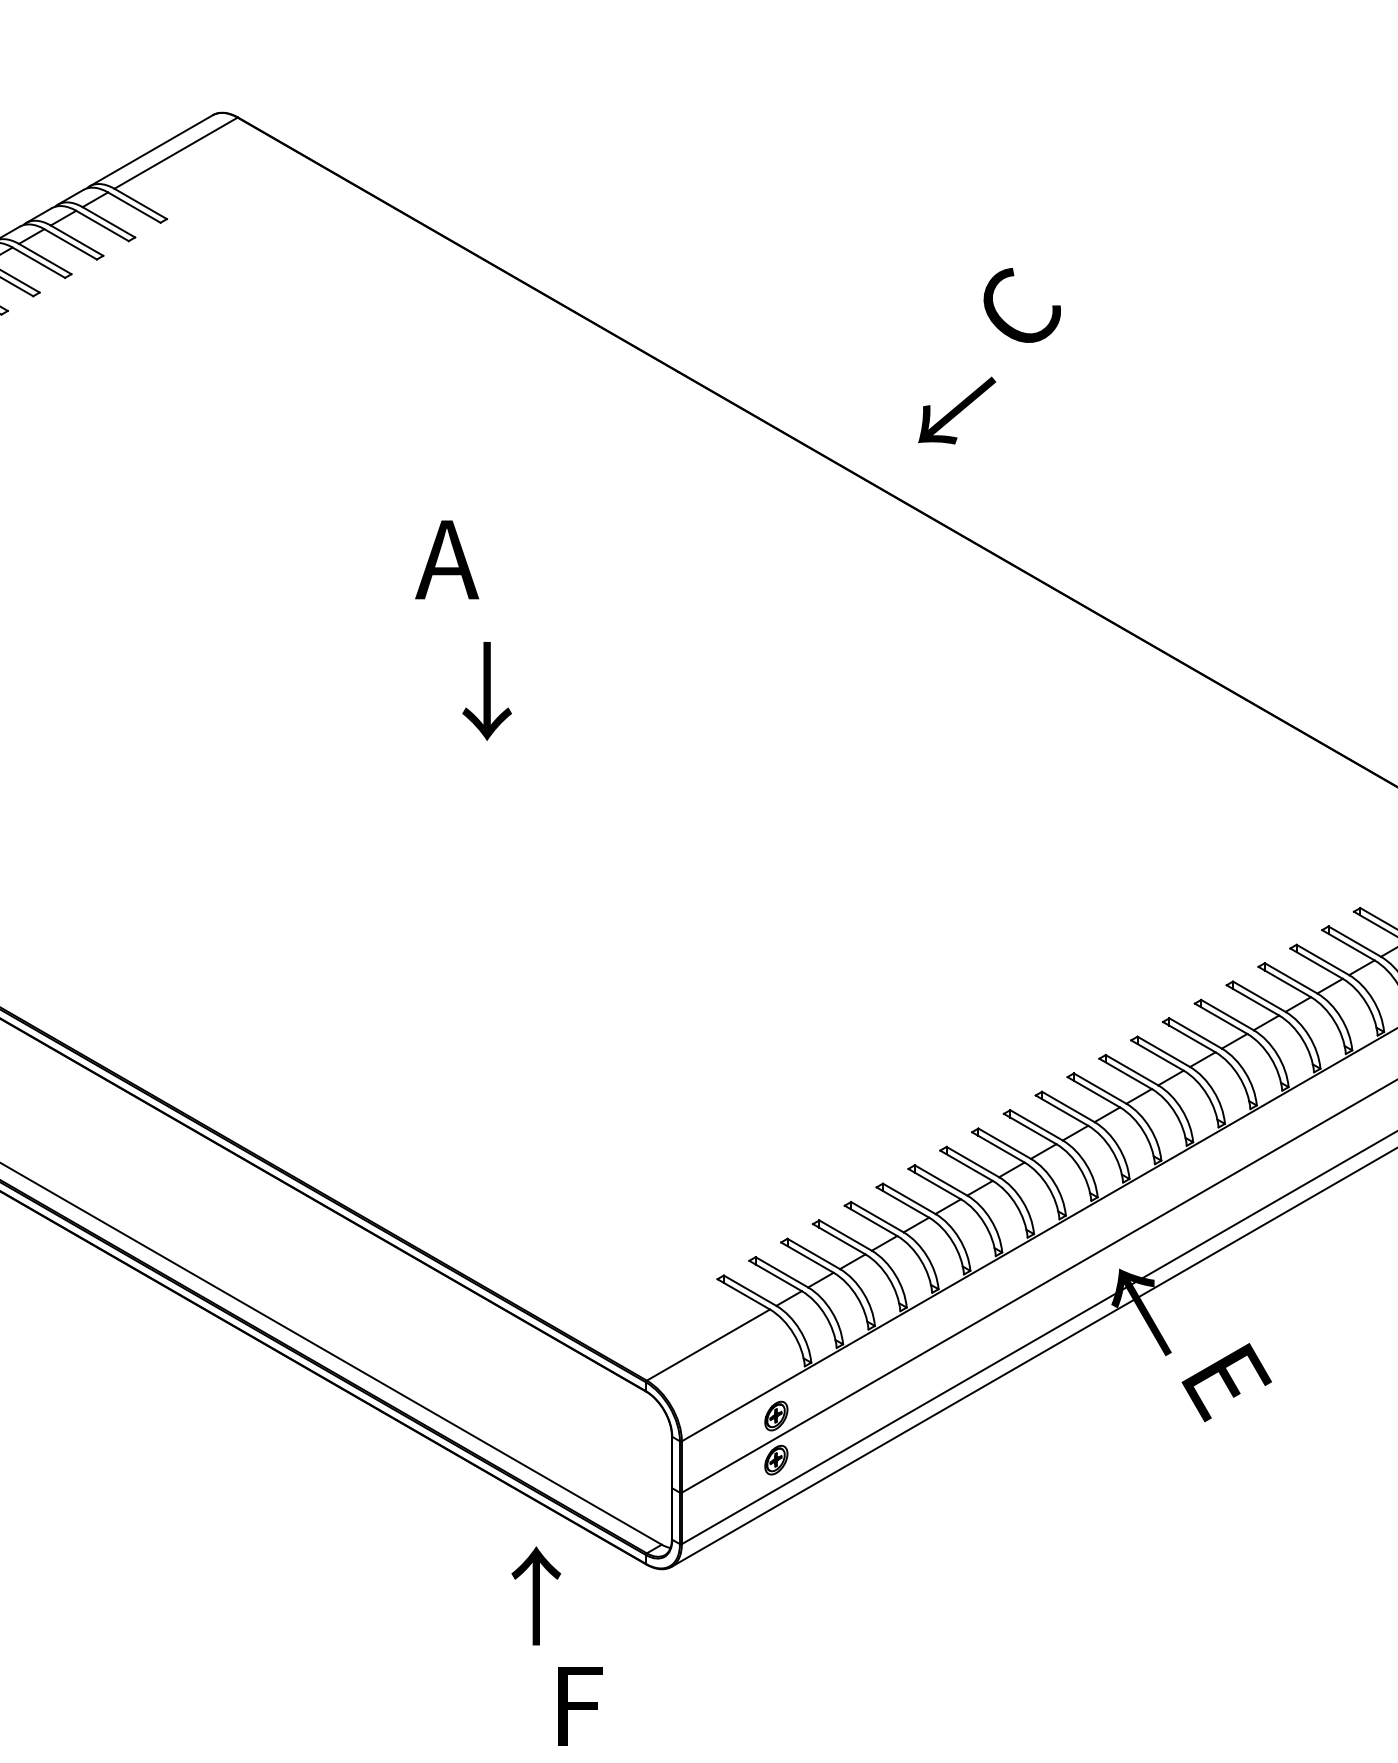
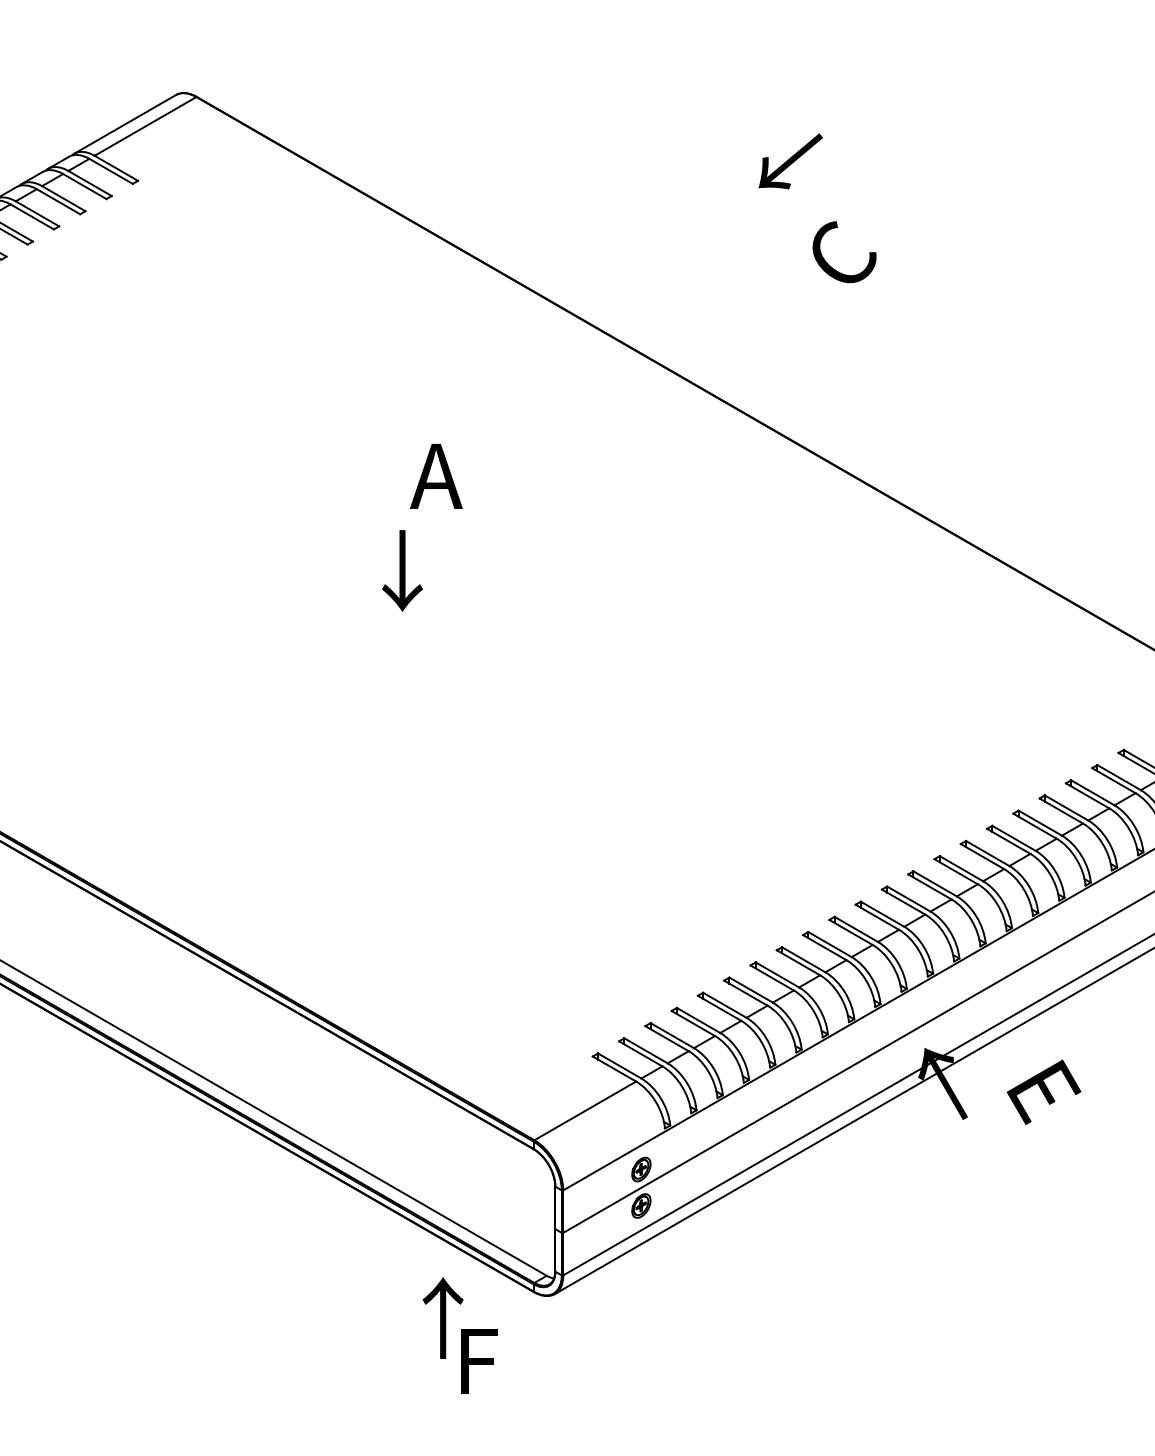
text: (957, 410) -> (791, 161), moved
text: (447, 559) -> (436, 476), moved
text: (1226, 1382) -> (1043, 1092), moved
text: (580, 1706) -> (479, 1361), moved

